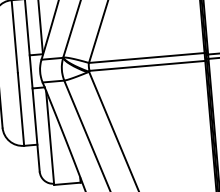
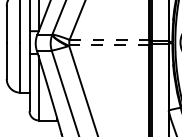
line: (146, 57) -> (109, 39), solid -> dashed
line: (147, 66) -> (109, 45), solid -> dashed

